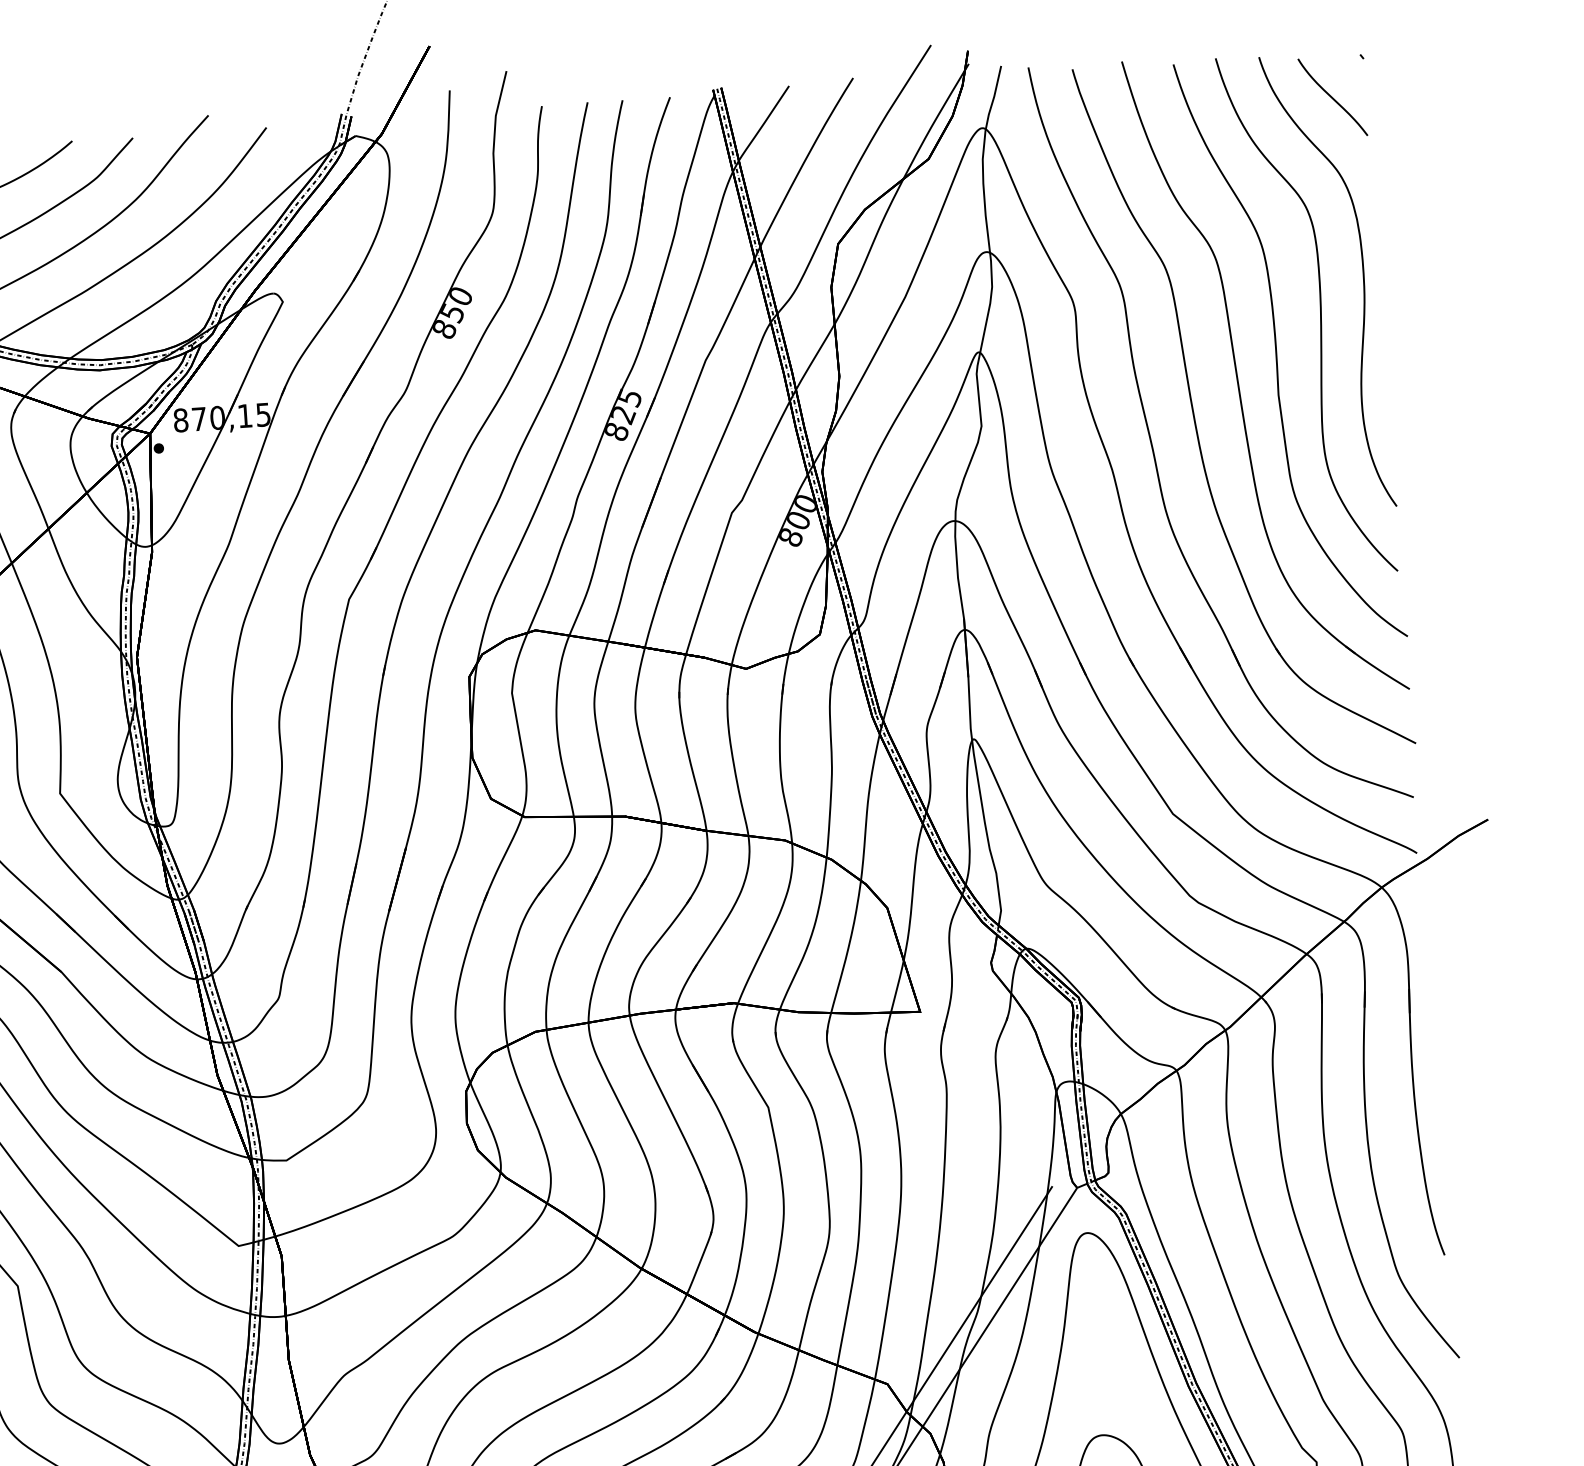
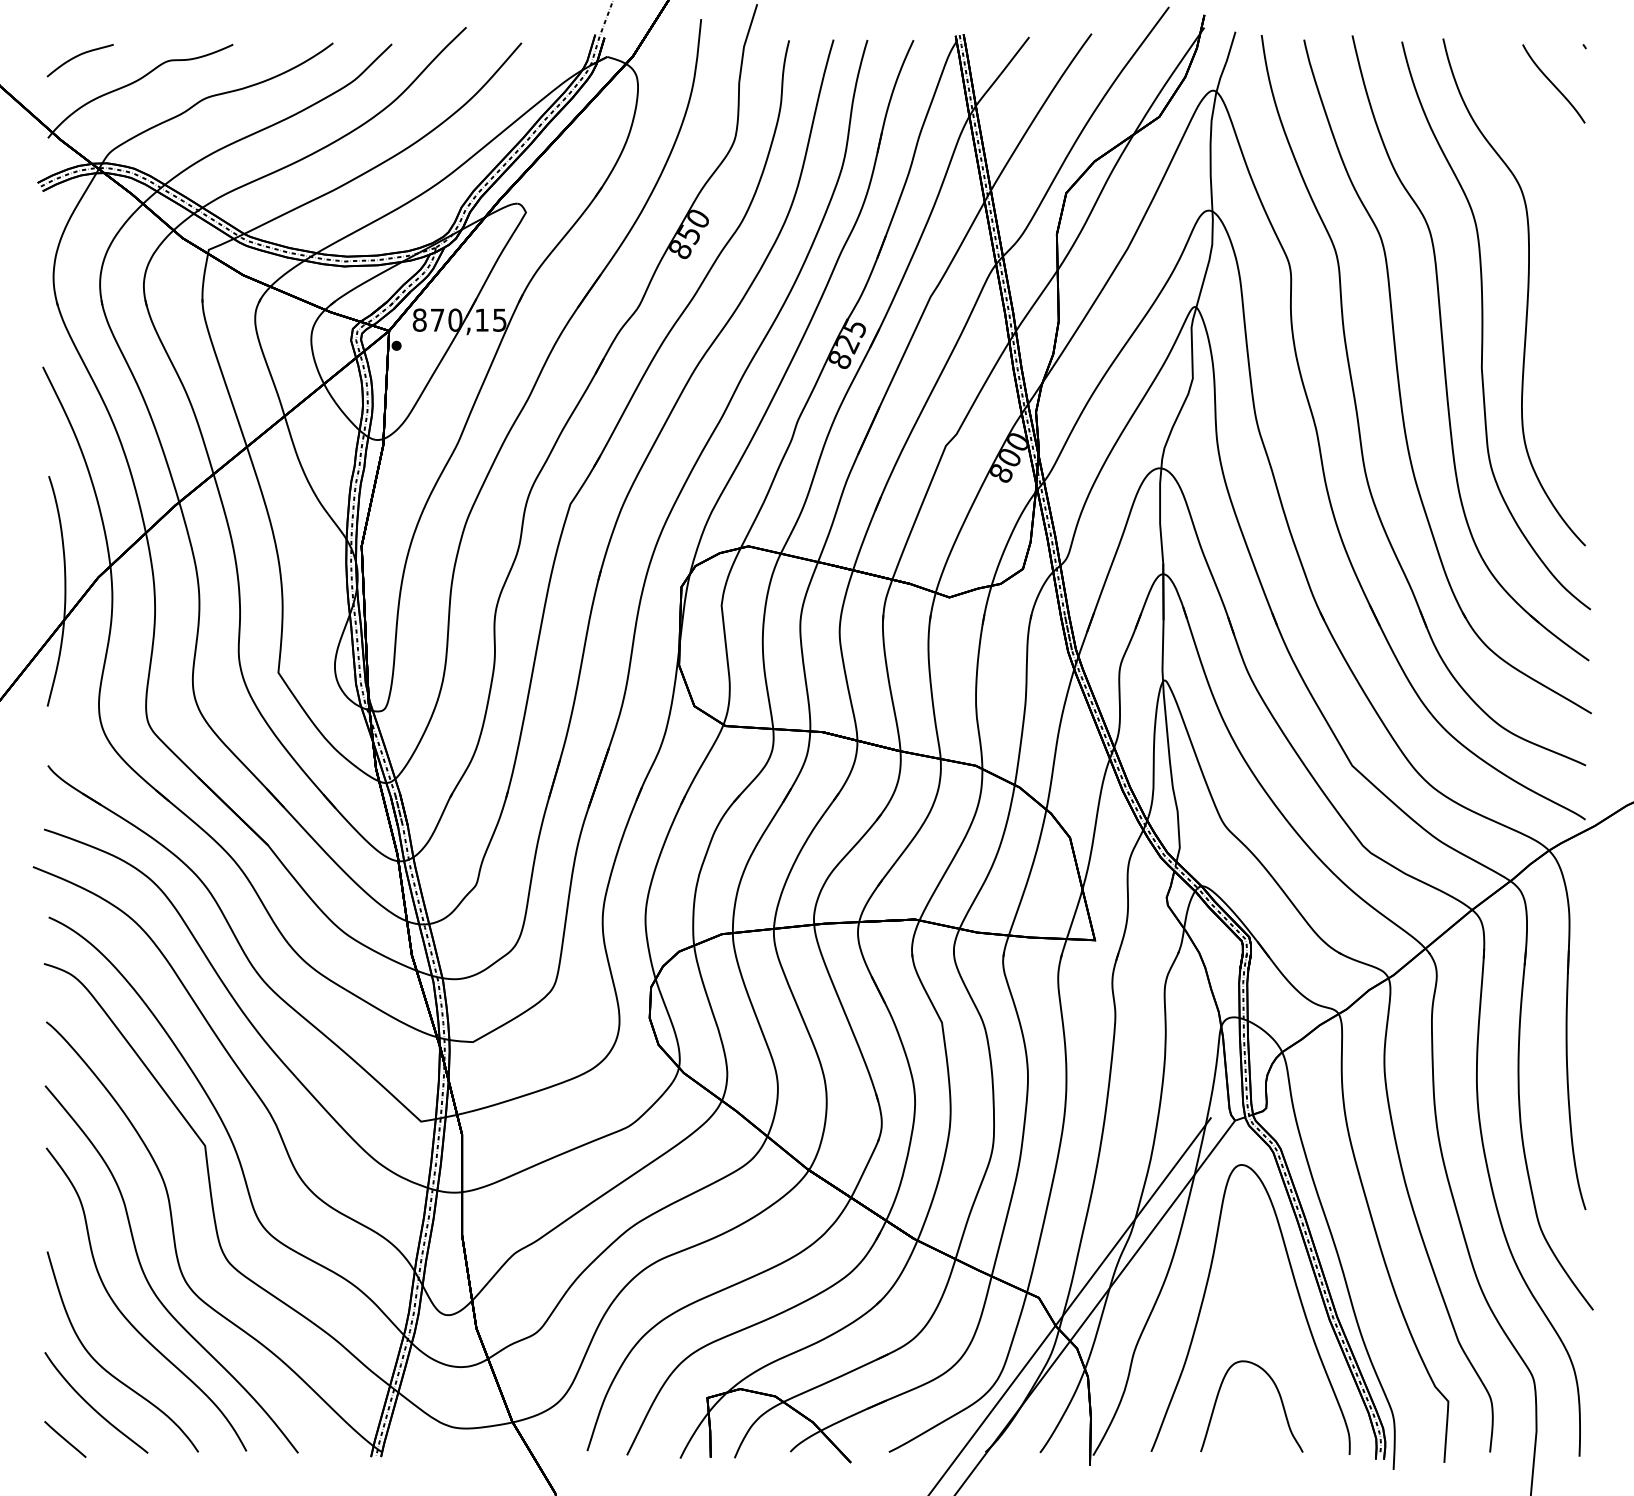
curve: (1362, 284) -> (1570, 266), removed

